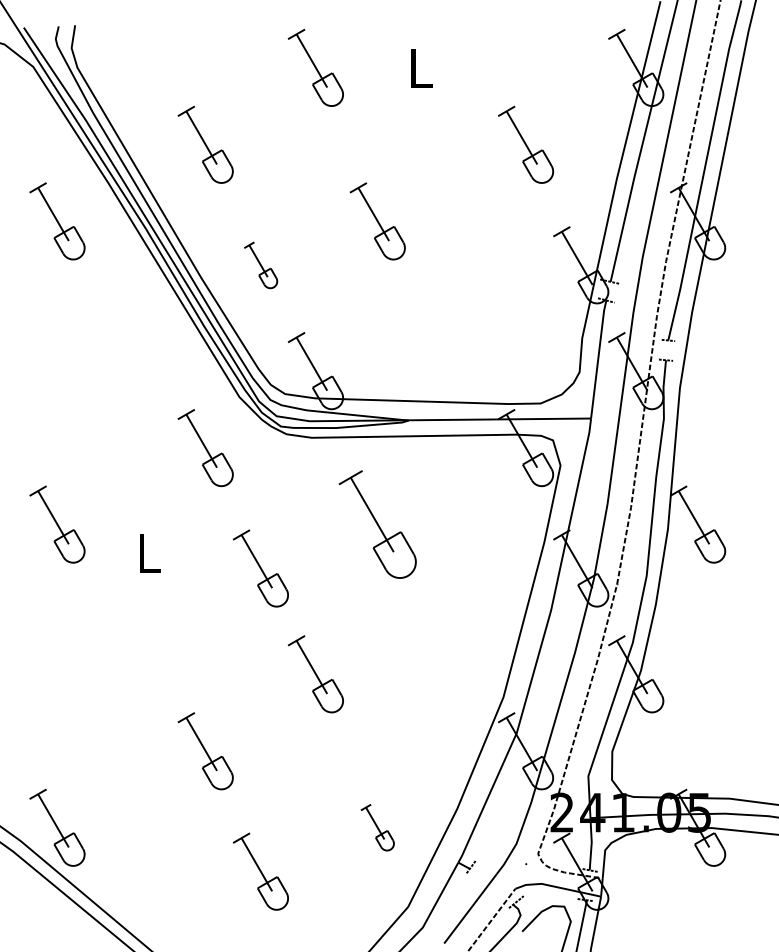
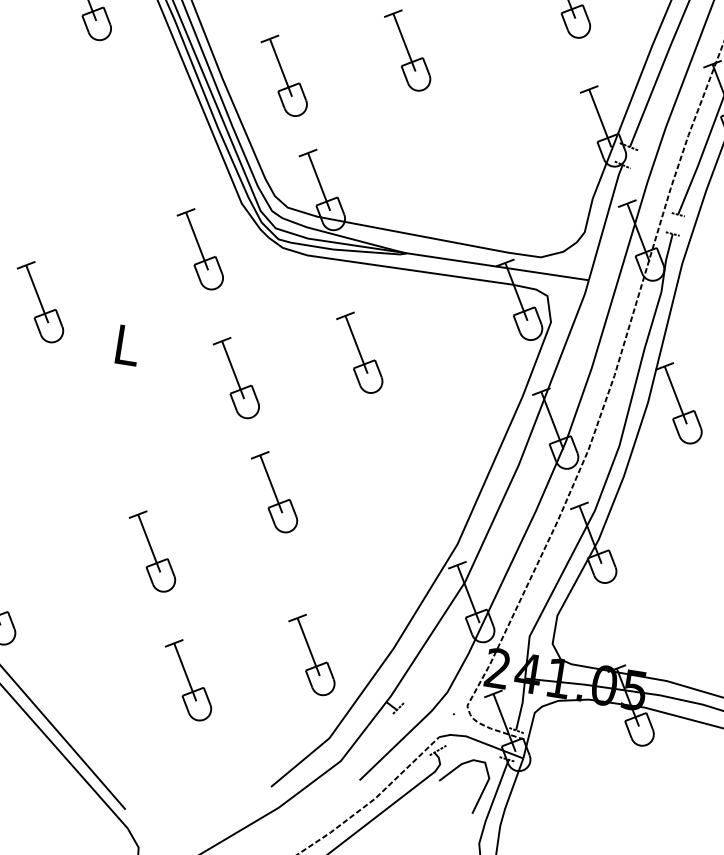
part: (260, 265) -> (283, 75), size x1.67
part: (377, 524) -> (359, 352), size x0.71
part: (377, 827) -> (311, 654), size x1.67

